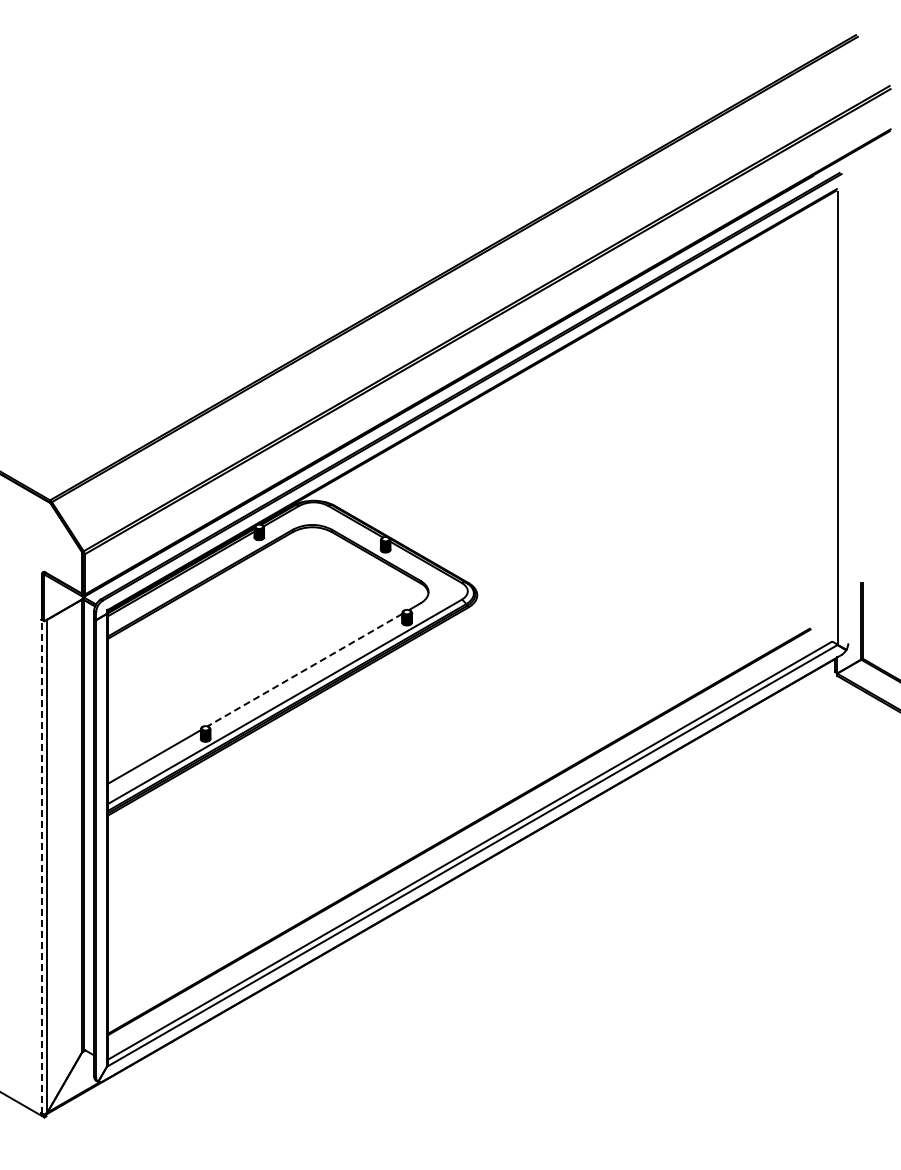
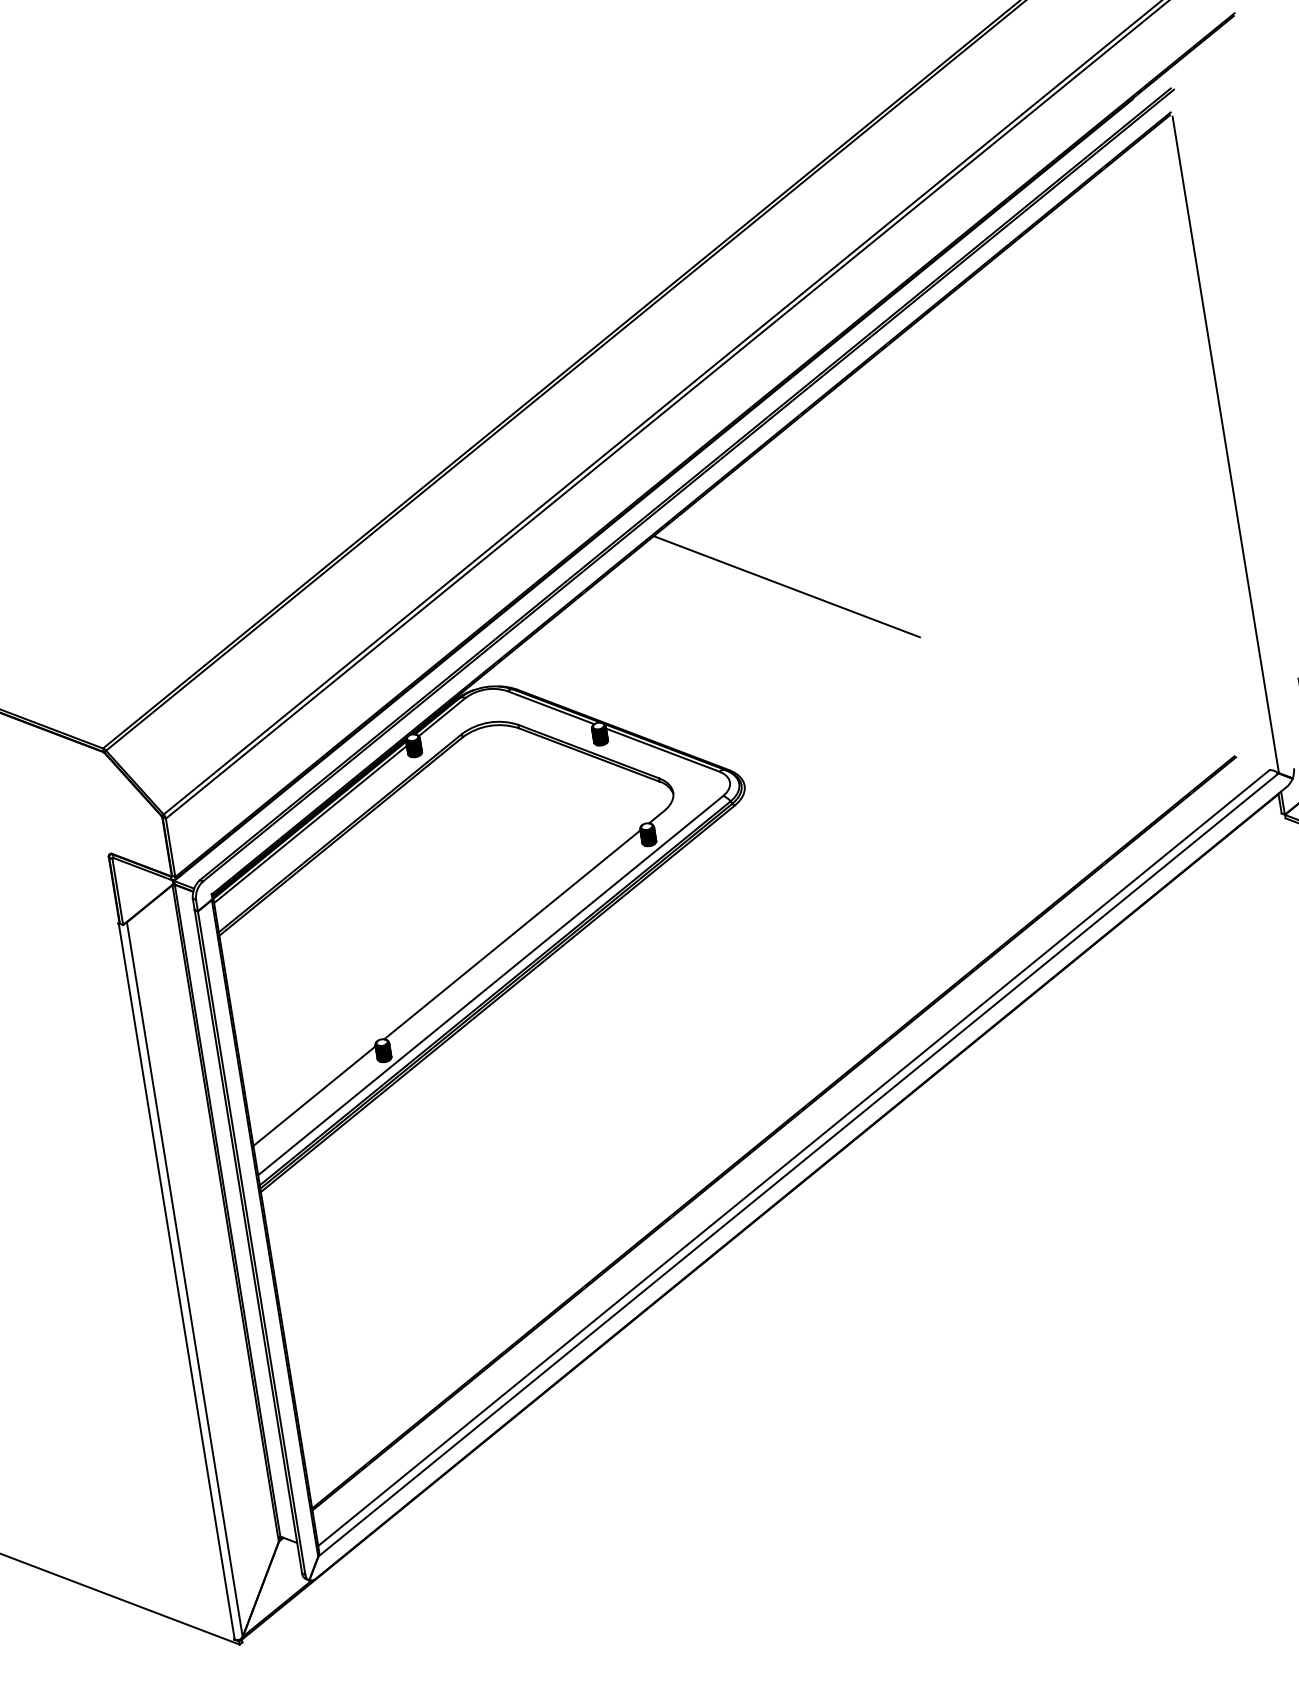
line: (527, 465) -> (786, 585), added
line: (304, 670) -> (511, 935), dashed -> solid
line: (41, 866) -> (176, 1281), dashed -> solid

